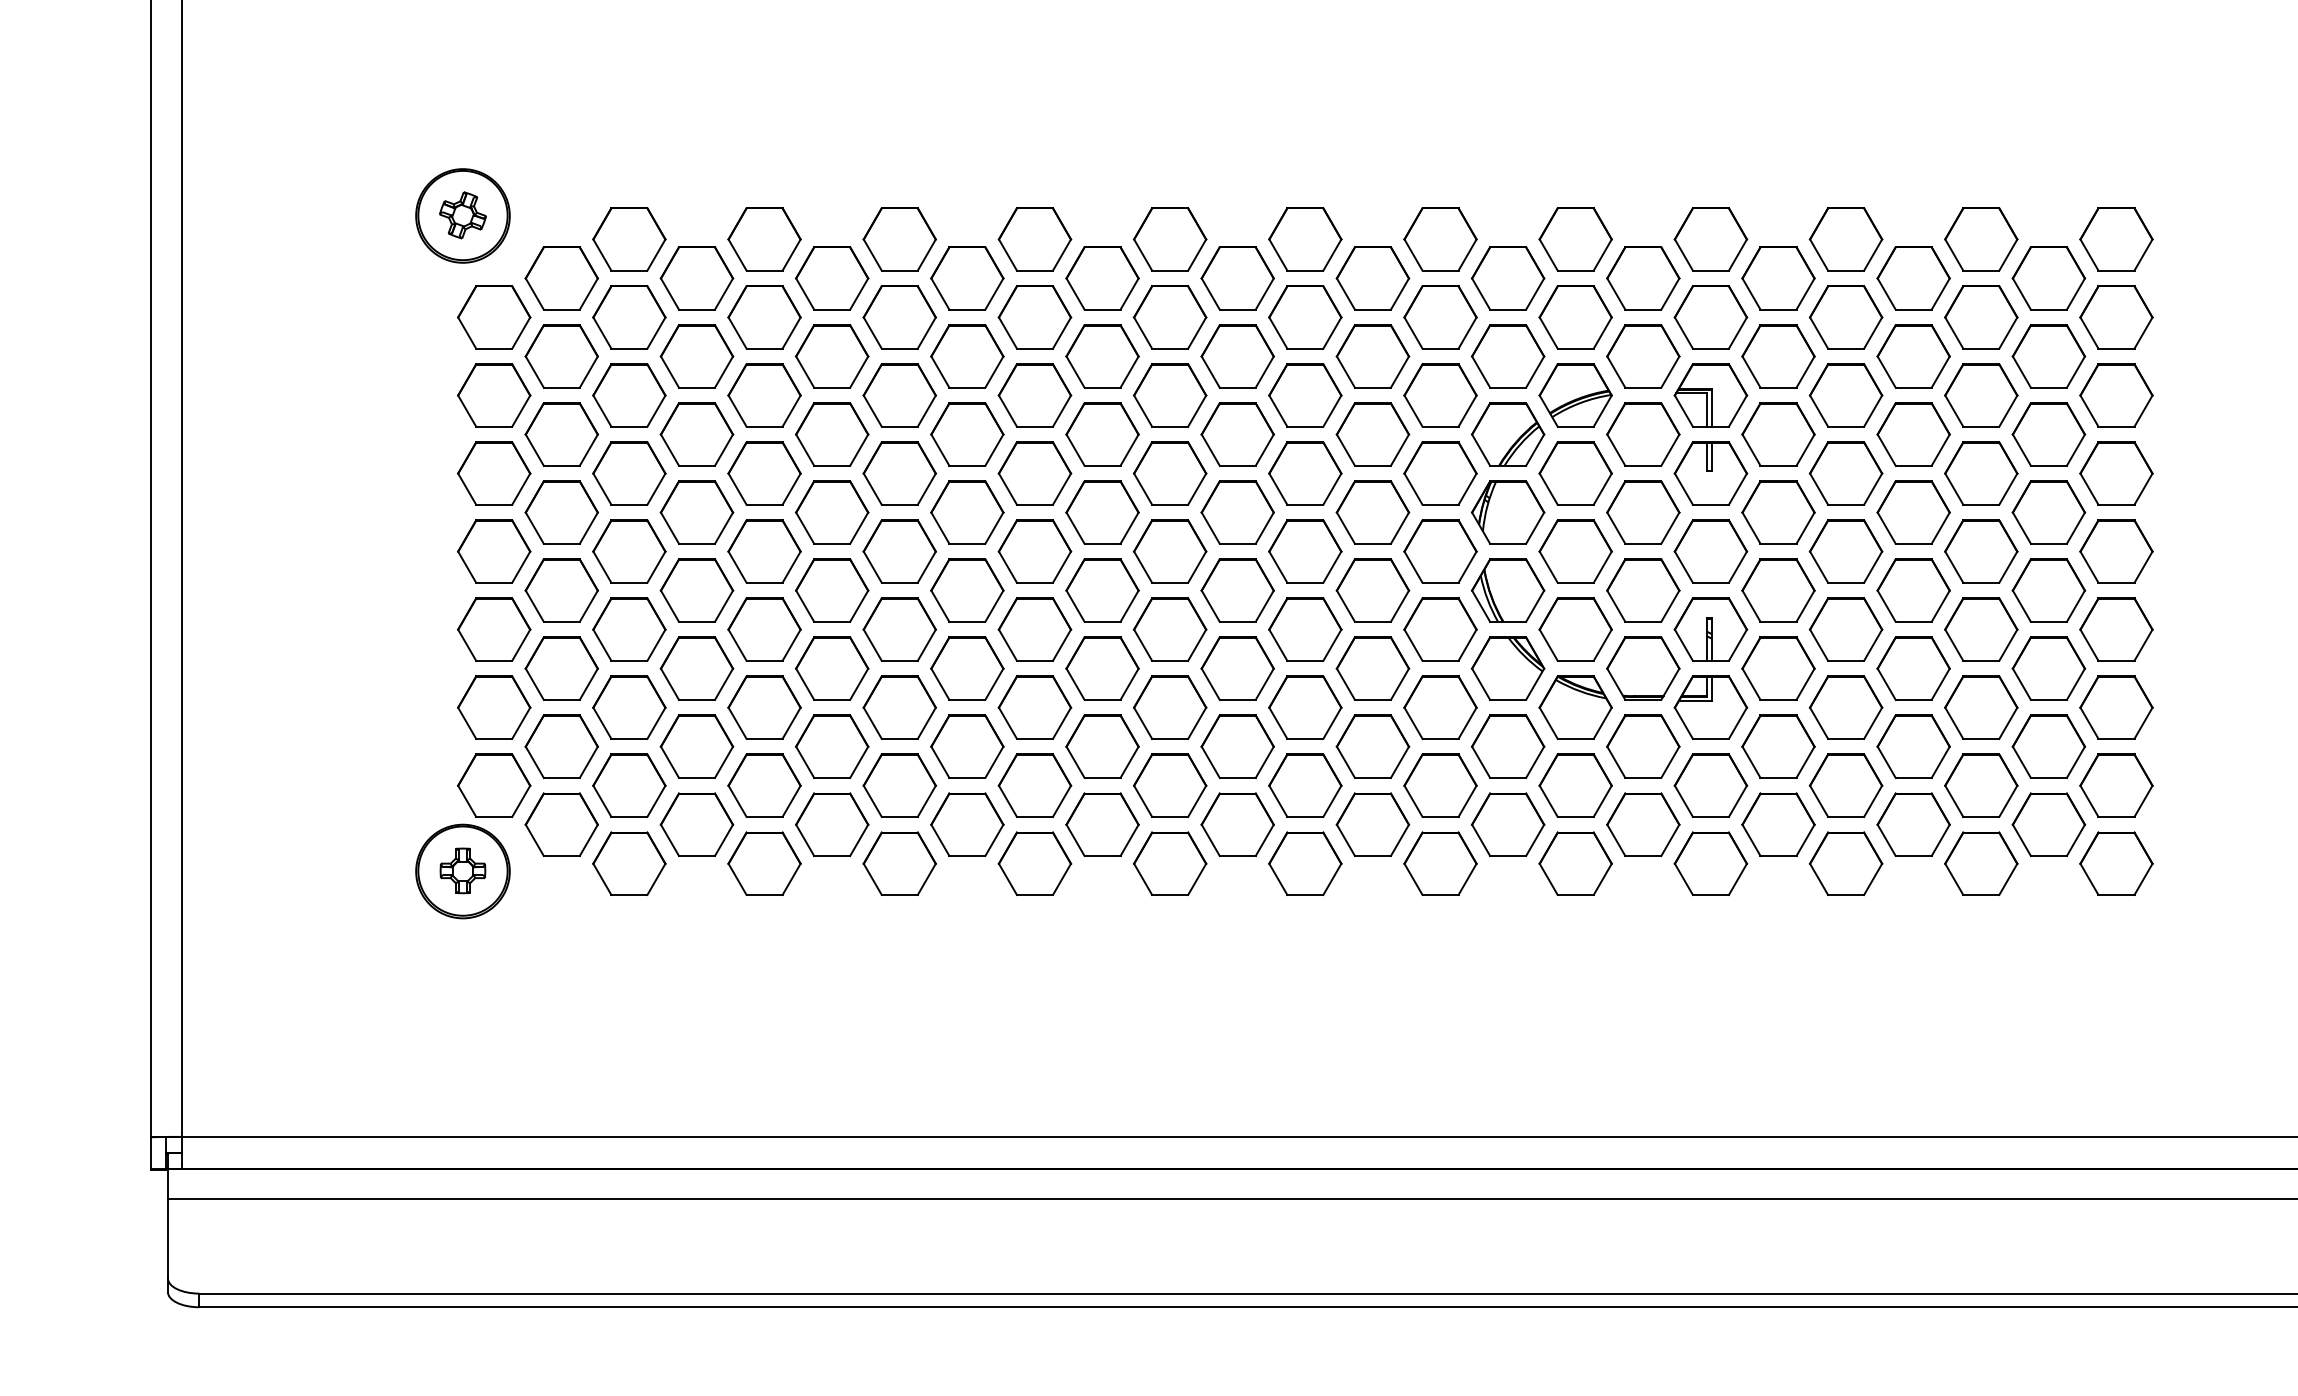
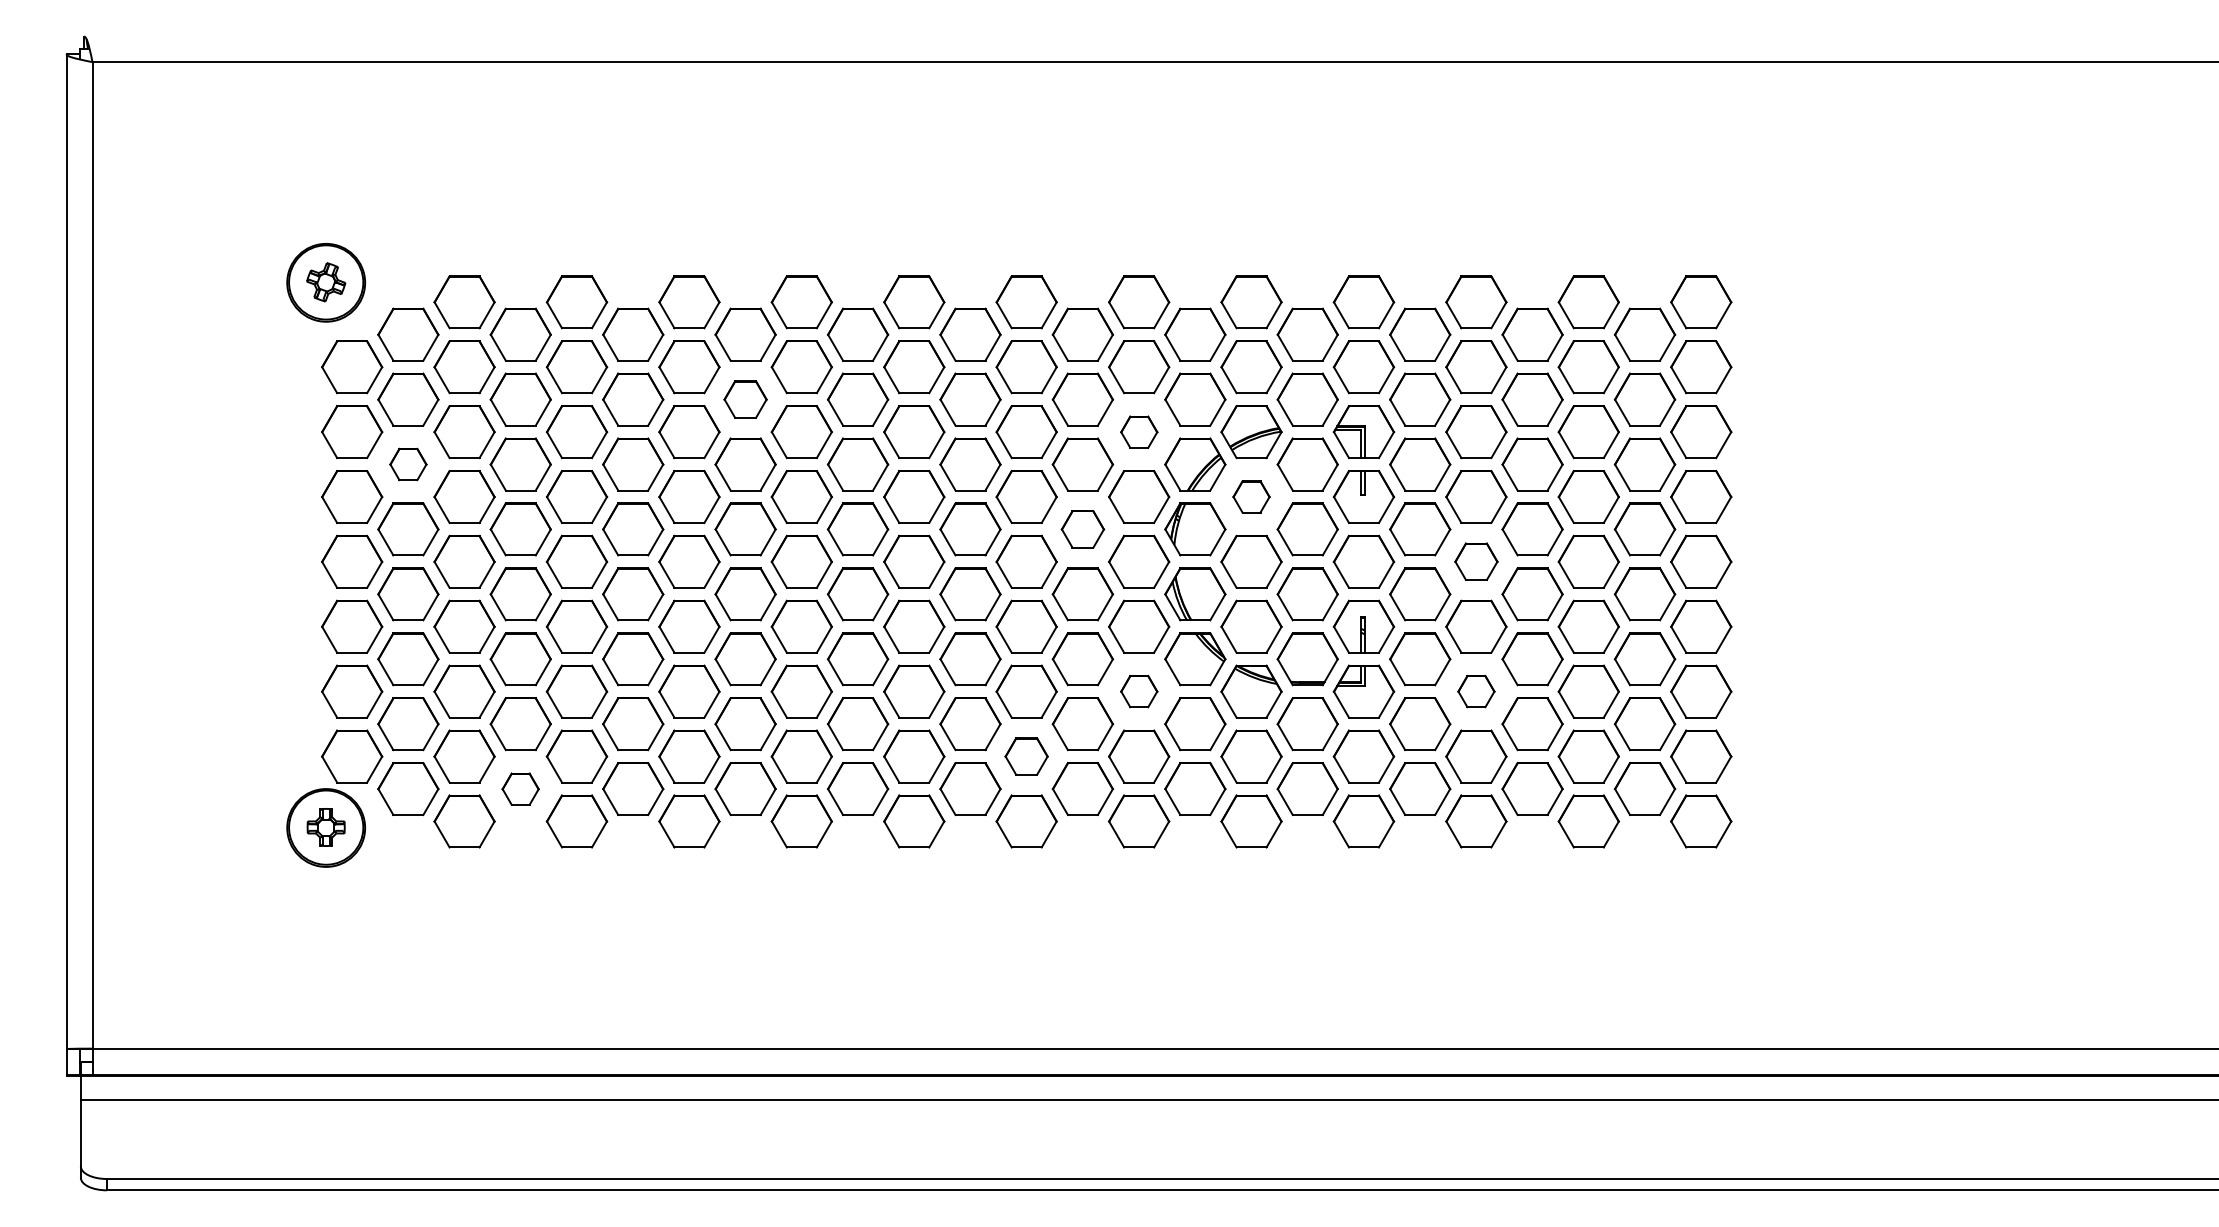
part: (967, 356) -> (745, 399), size x0.7
part: (1440, 395) -> (1139, 432), size x0.6
part: (561, 434) -> (408, 464), size x0.6
part: (1575, 472) -> (1251, 496), size x0.6
part: (1372, 512) -> (1082, 529), size x0.7
part: (1846, 551) -> (1476, 561), size x0.7
part: (1440, 707) -> (1139, 691), size x0.6
part: (1846, 707) -> (1476, 691), size x0.6
part: (1305, 785) -> (1026, 756), size x0.7
part: (696, 825) -> (520, 789), size x0.6

